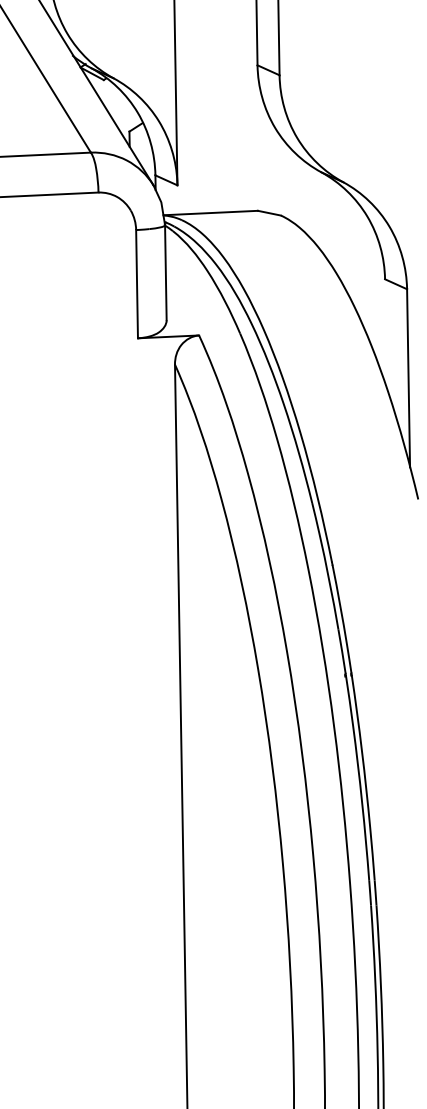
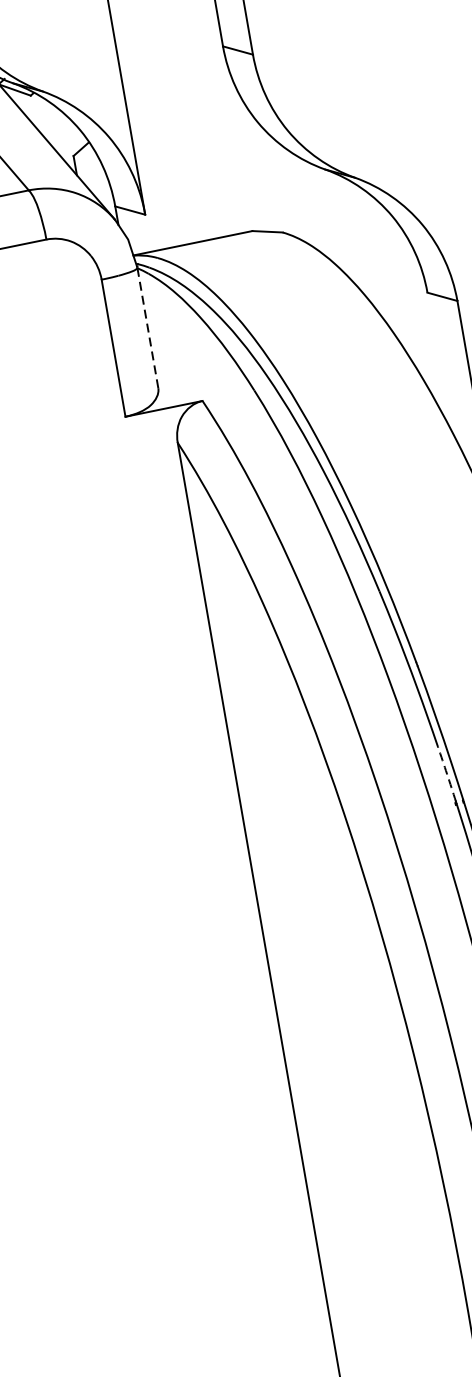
line: (165, 272) -> (147, 327), solid -> dashed
arc: (342, 651) -> (447, 773), solid -> dashed

